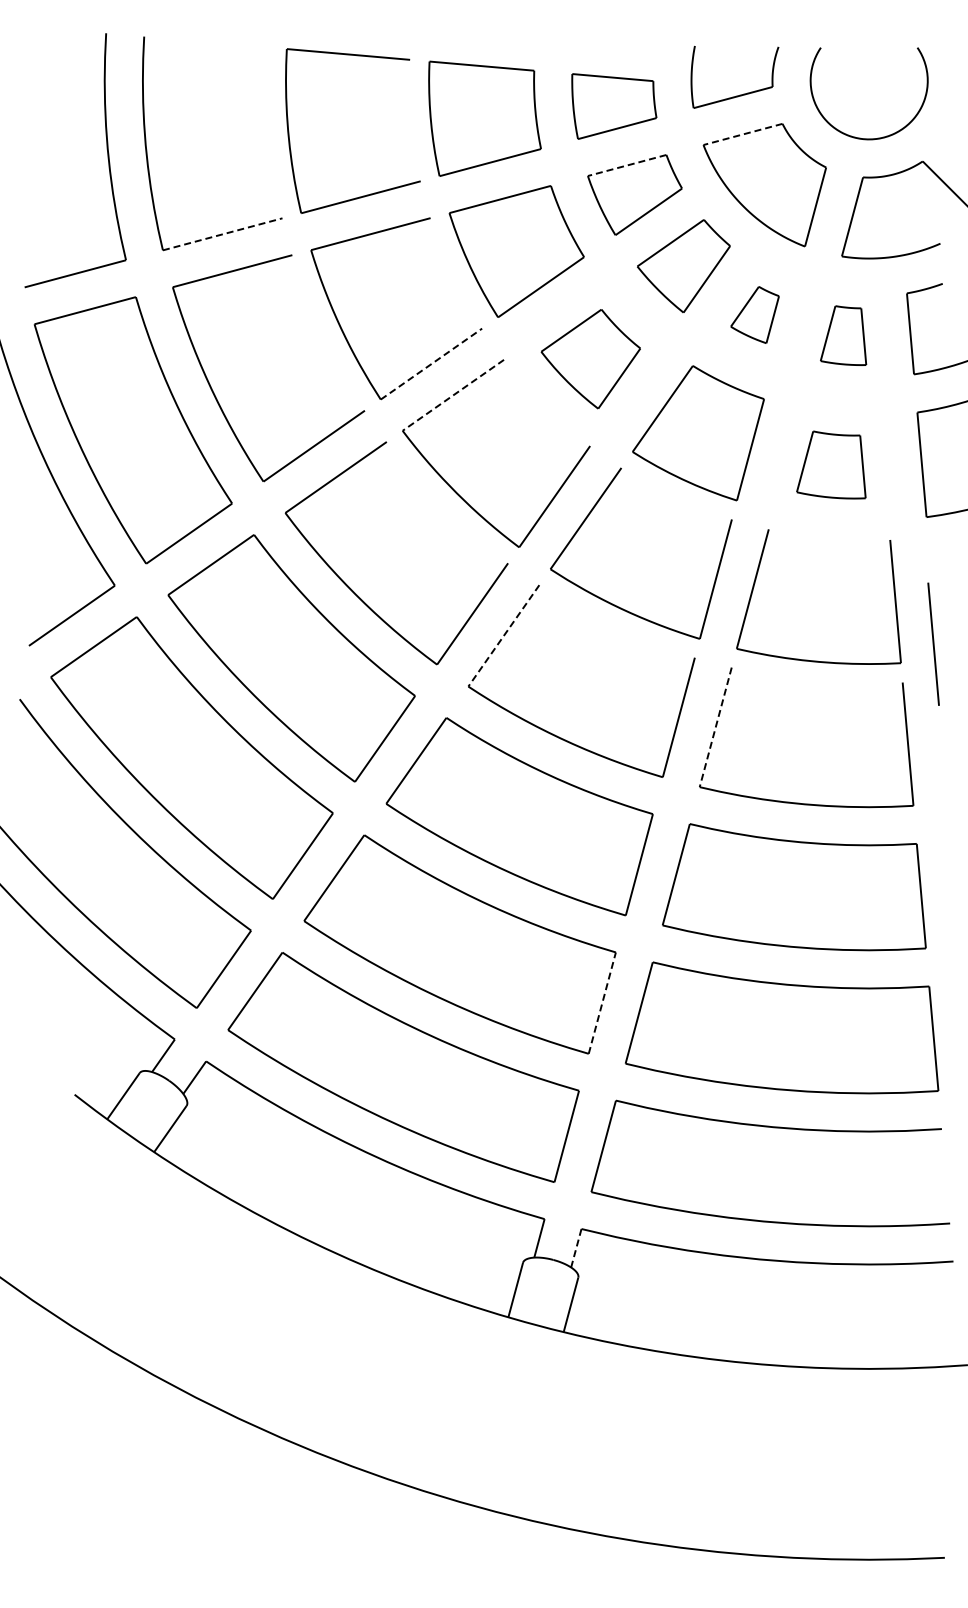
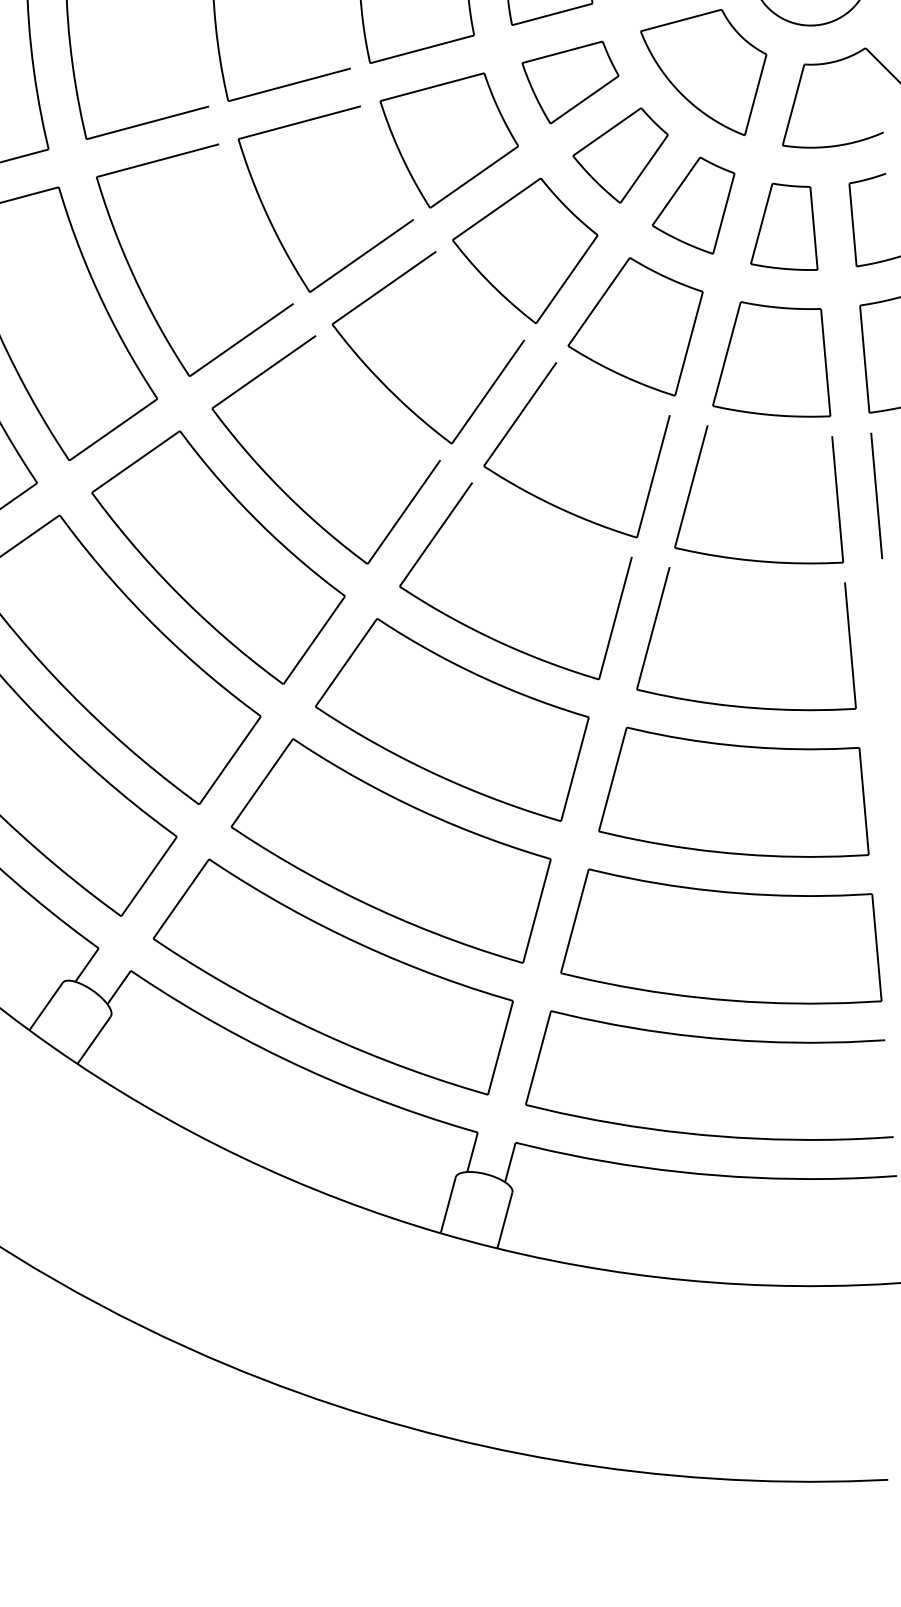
line: (743, 134) -> (681, 20), dashed -> solid
line: (627, 165) -> (562, 52), dashed -> solid
line: (222, 234) -> (147, 123), dashed -> solid
part: (754, 314) -> (693, 205), size x1.67
part: (843, 335) -> (784, 226), size x1.43
part: (590, 358) -> (524, 250), size x1.43
line: (431, 364) -> (361, 256), dashed -> solid
line: (453, 395) -> (384, 288), dashed -> solid
part: (831, 464) -> (771, 358), size x1.67
line: (503, 635) -> (435, 534), dashed -> solid
line: (933, 643) -> (876, 495), moved
line: (715, 727) -> (653, 628), dashed -> solid
line: (602, 1002) -> (537, 910), dashed -> solid
line: (576, 1248) -> (510, 1162), dashed -> solid

